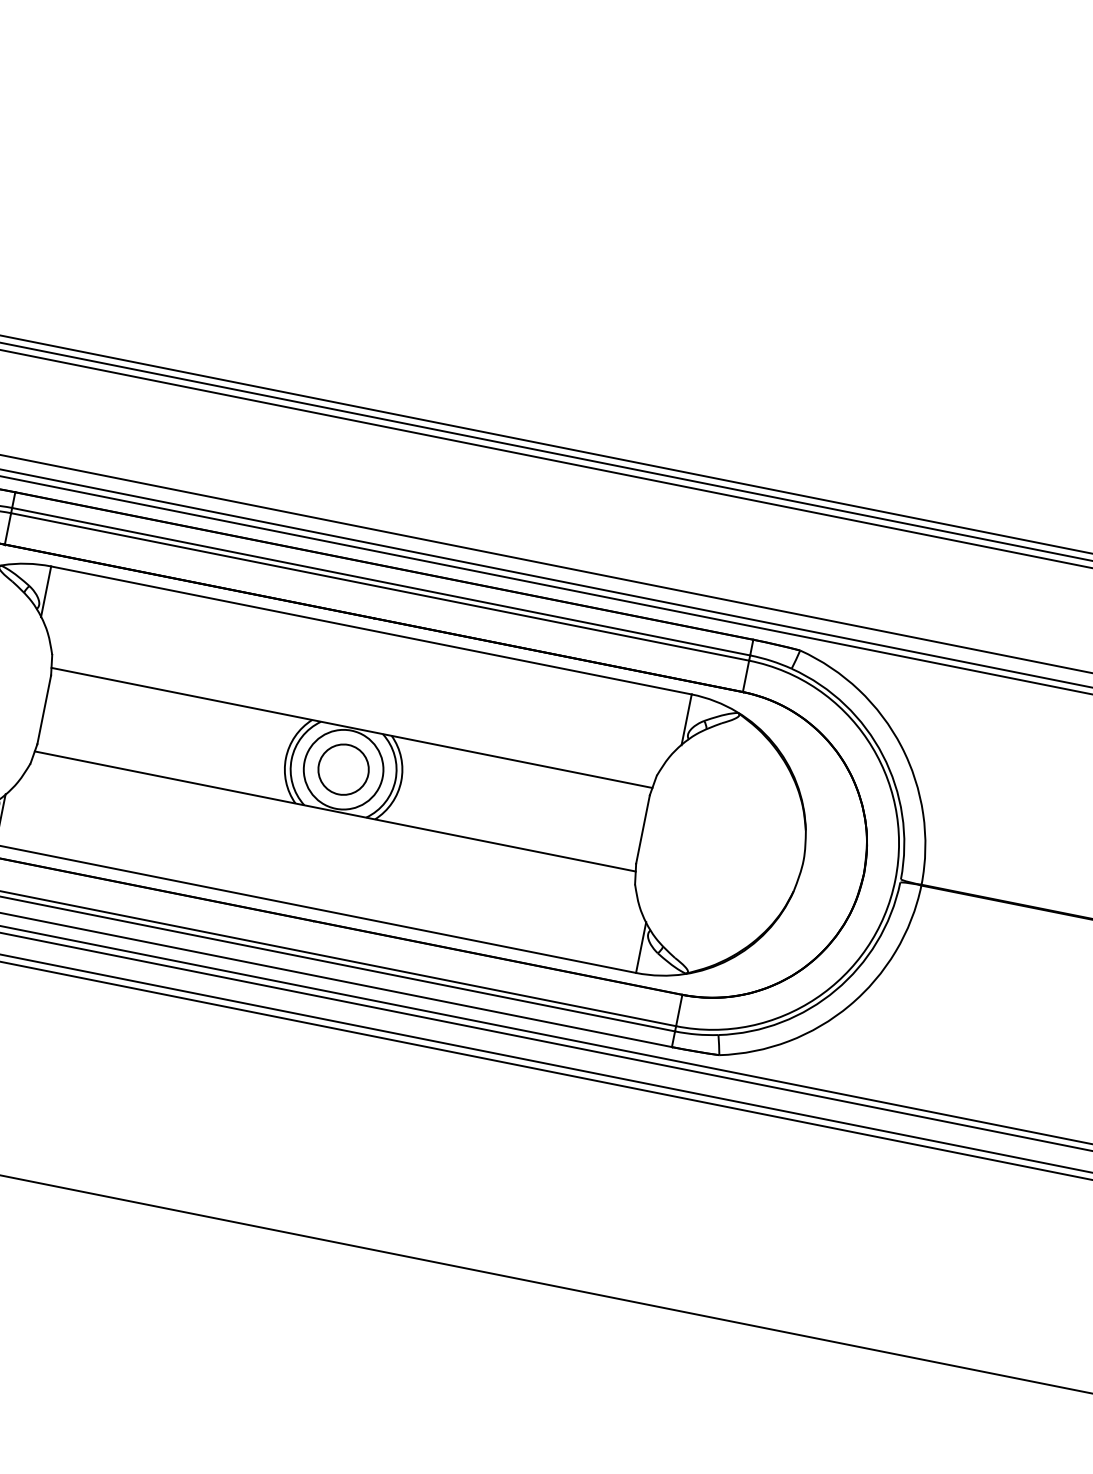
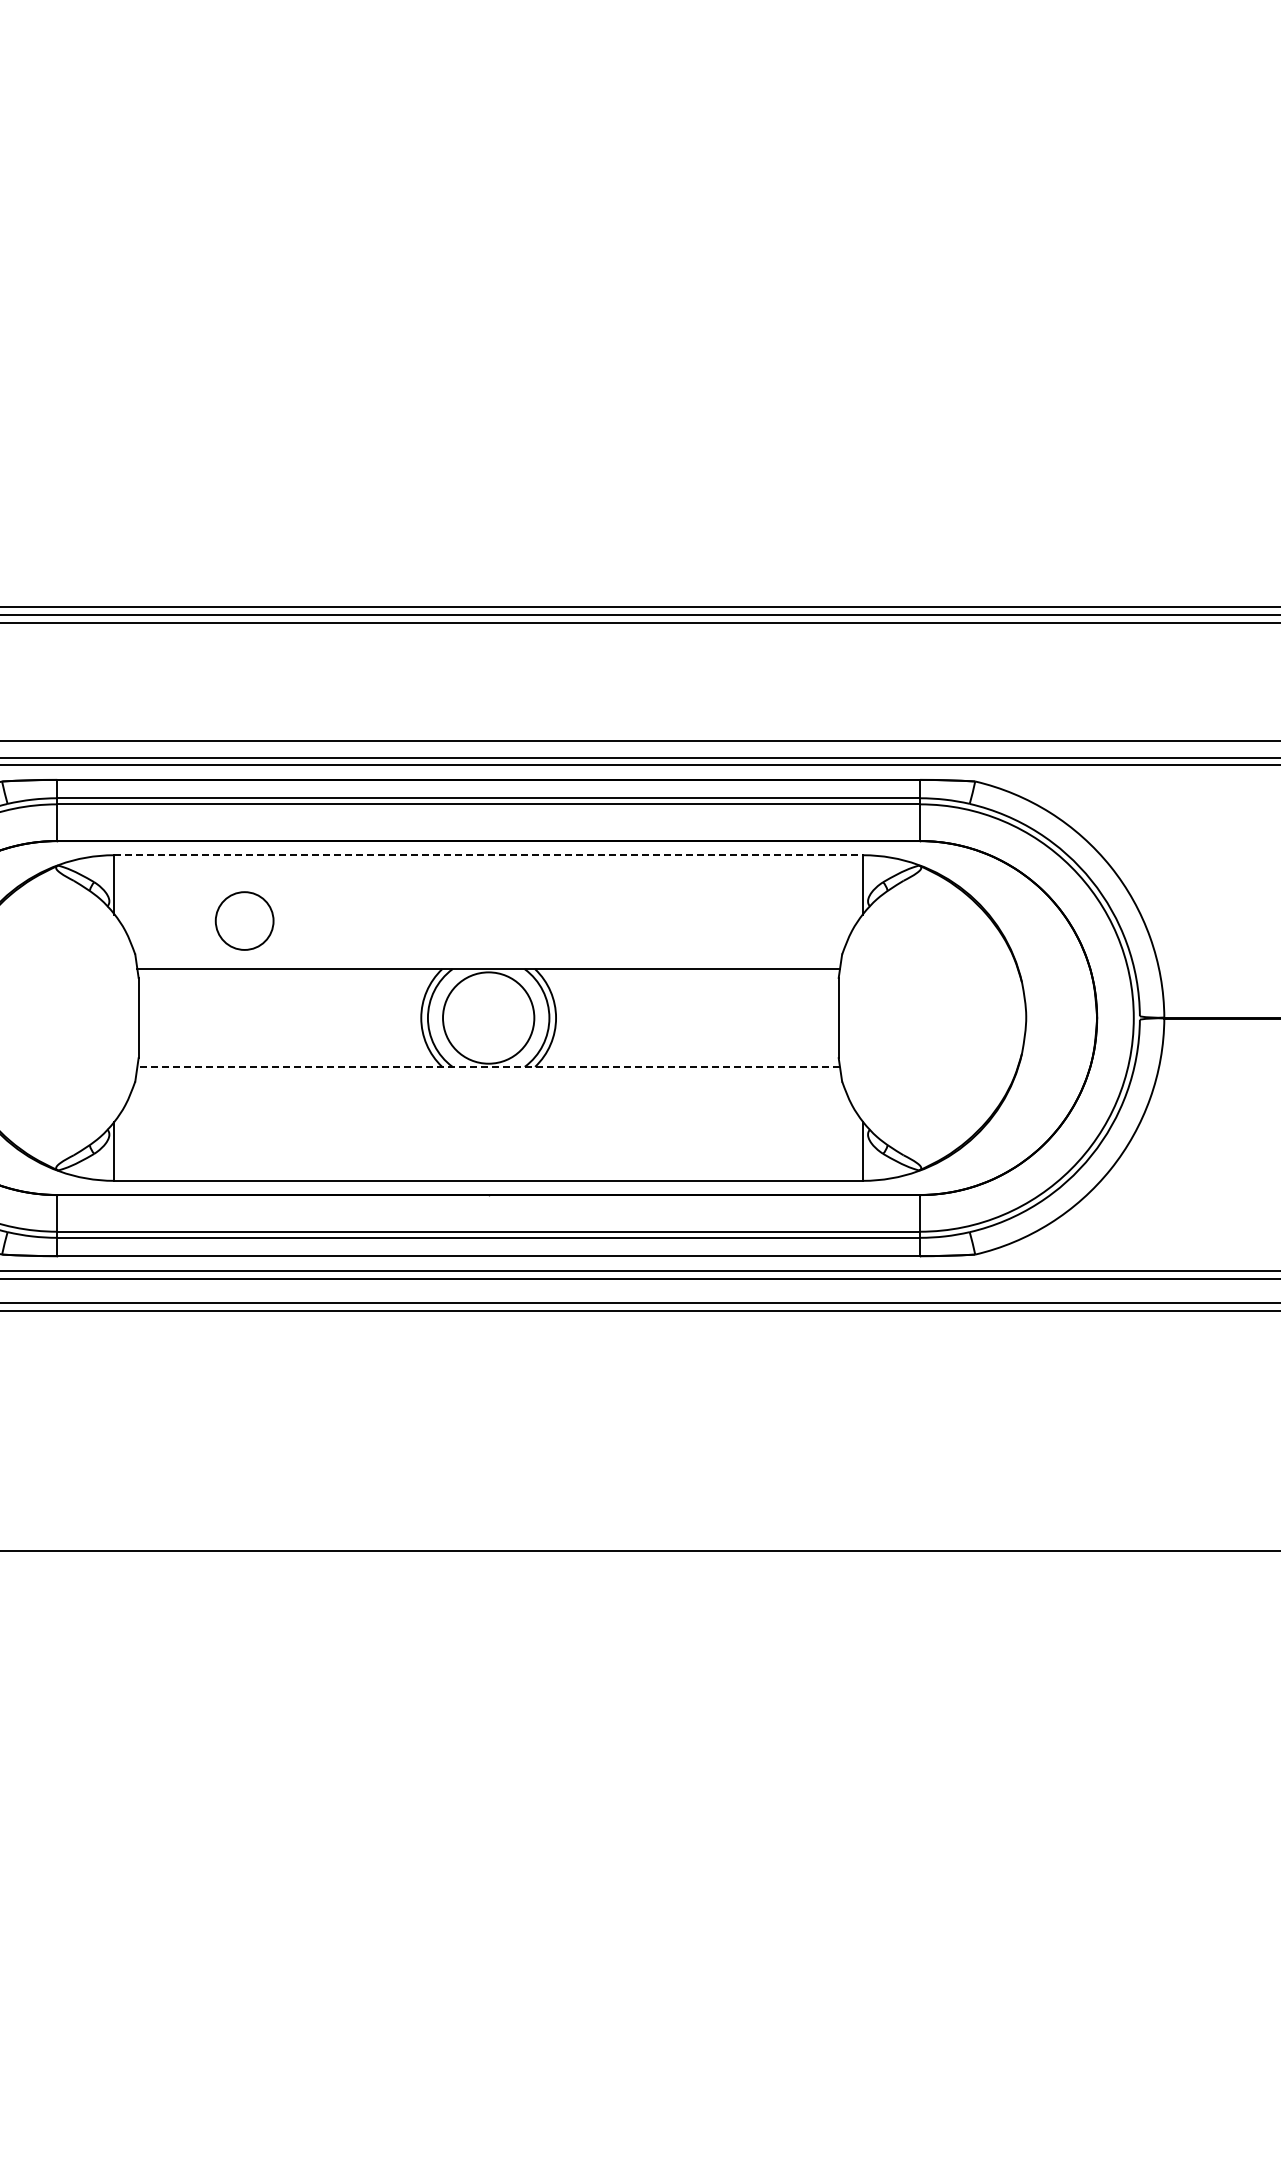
line: (372, 630) -> (489, 855), solid -> dashed
circle: (343, 769) -> (244, 920), moved
line: (335, 811) -> (488, 1066), solid -> dashed

